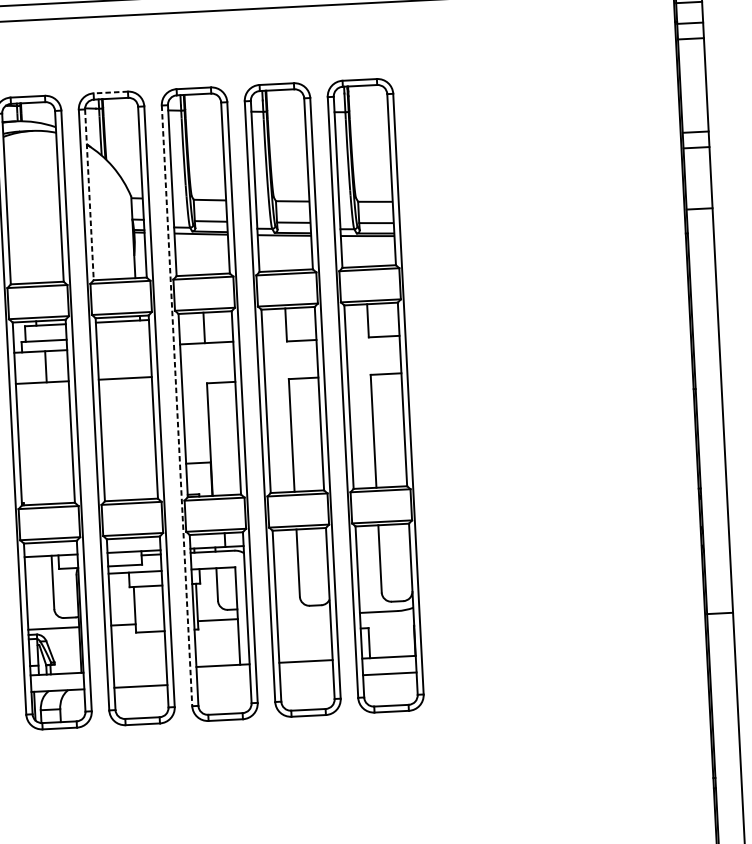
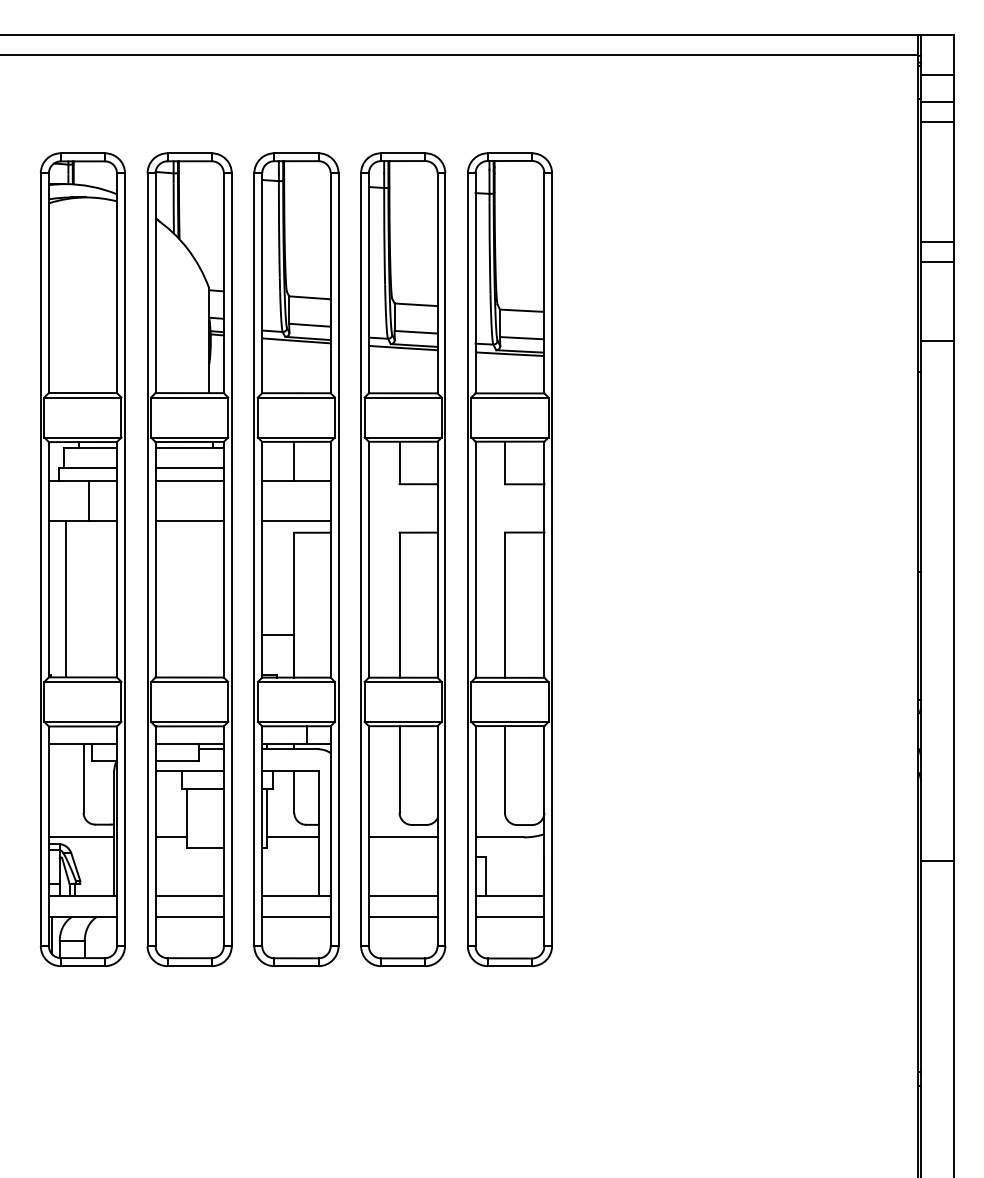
line: (110, 92) -> (189, 153), dashed -> solid
line: (89, 195) -> (155, 283), dashed -> solid
line: (123, 336) -> (189, 467), added
line: (123, 347) -> (189, 481), added
line: (208, 374) -> (296, 521), added
line: (177, 406) -> (254, 560), dashed -> solid
line: (31, 444) -> (65, 599), added
line: (303, 615) -> (402, 837), added
line: (139, 670) -> (189, 896), added
line: (306, 678) -> (402, 917), added
line: (223, 682) -> (296, 917), added

